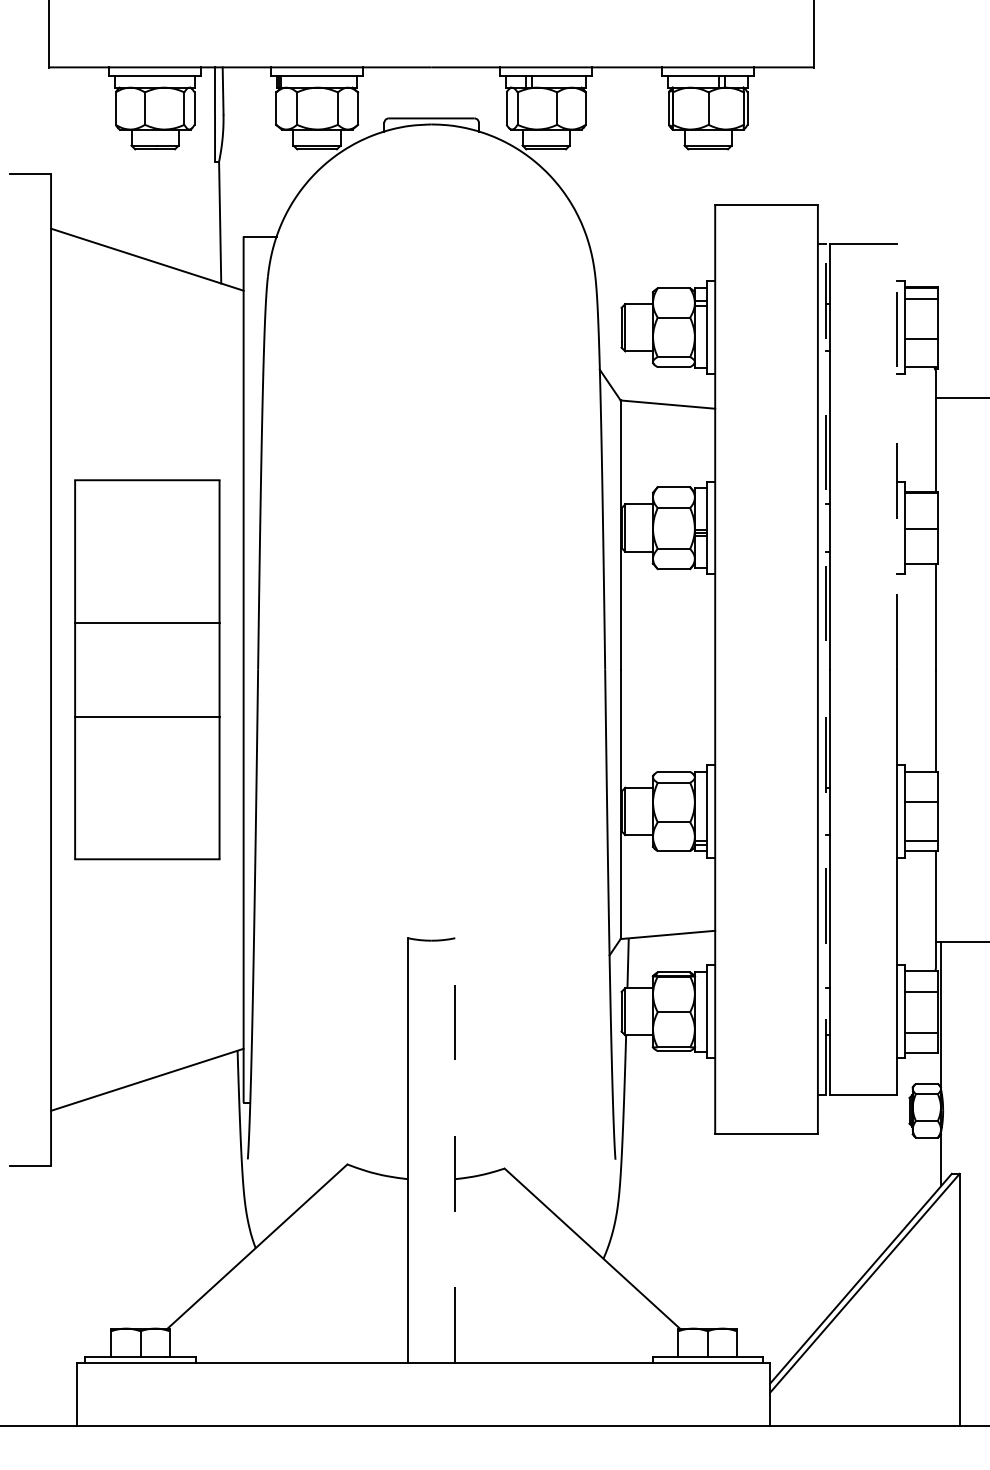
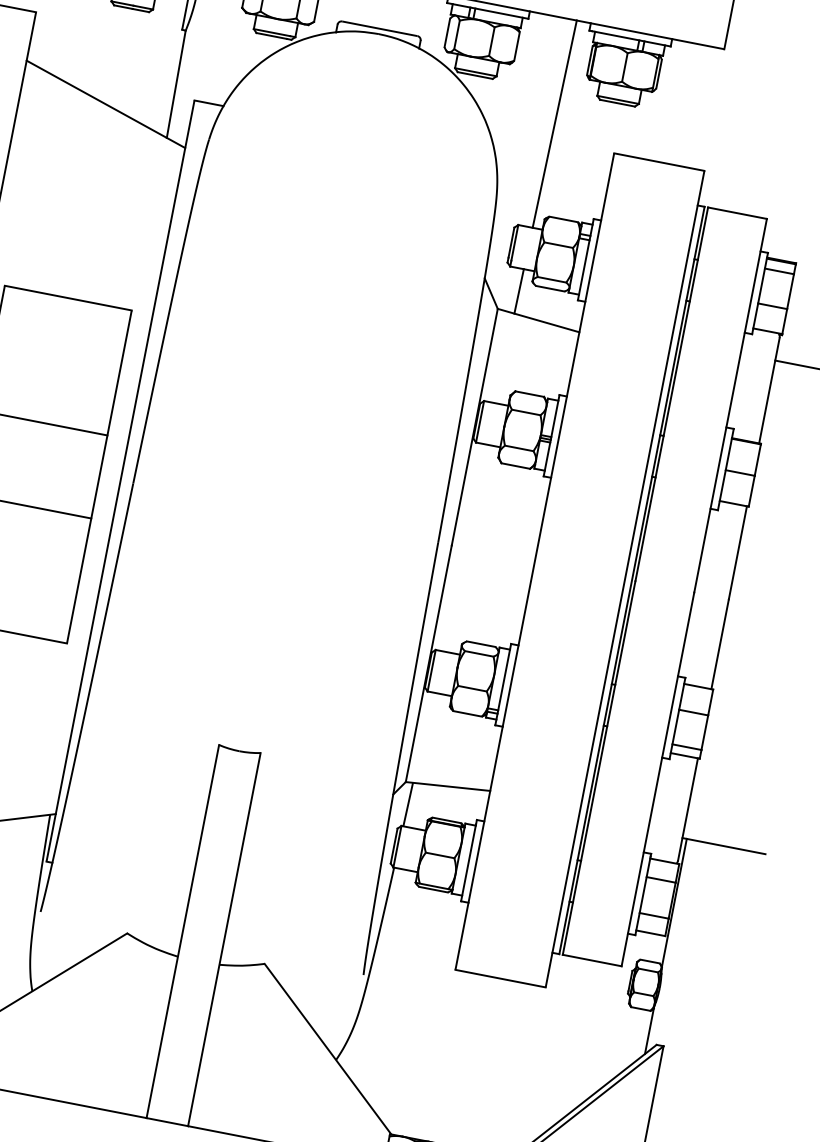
line: (643, 185) -> (554, 123), added
line: (639, 376) -> (518, 291), added
line: (896, 457) -> (730, 406), dashed -> solid
line: (825, 669) -> (631, 580), dashed -> solid
line: (455, 1150) -> (224, 939), dashed -> solid

